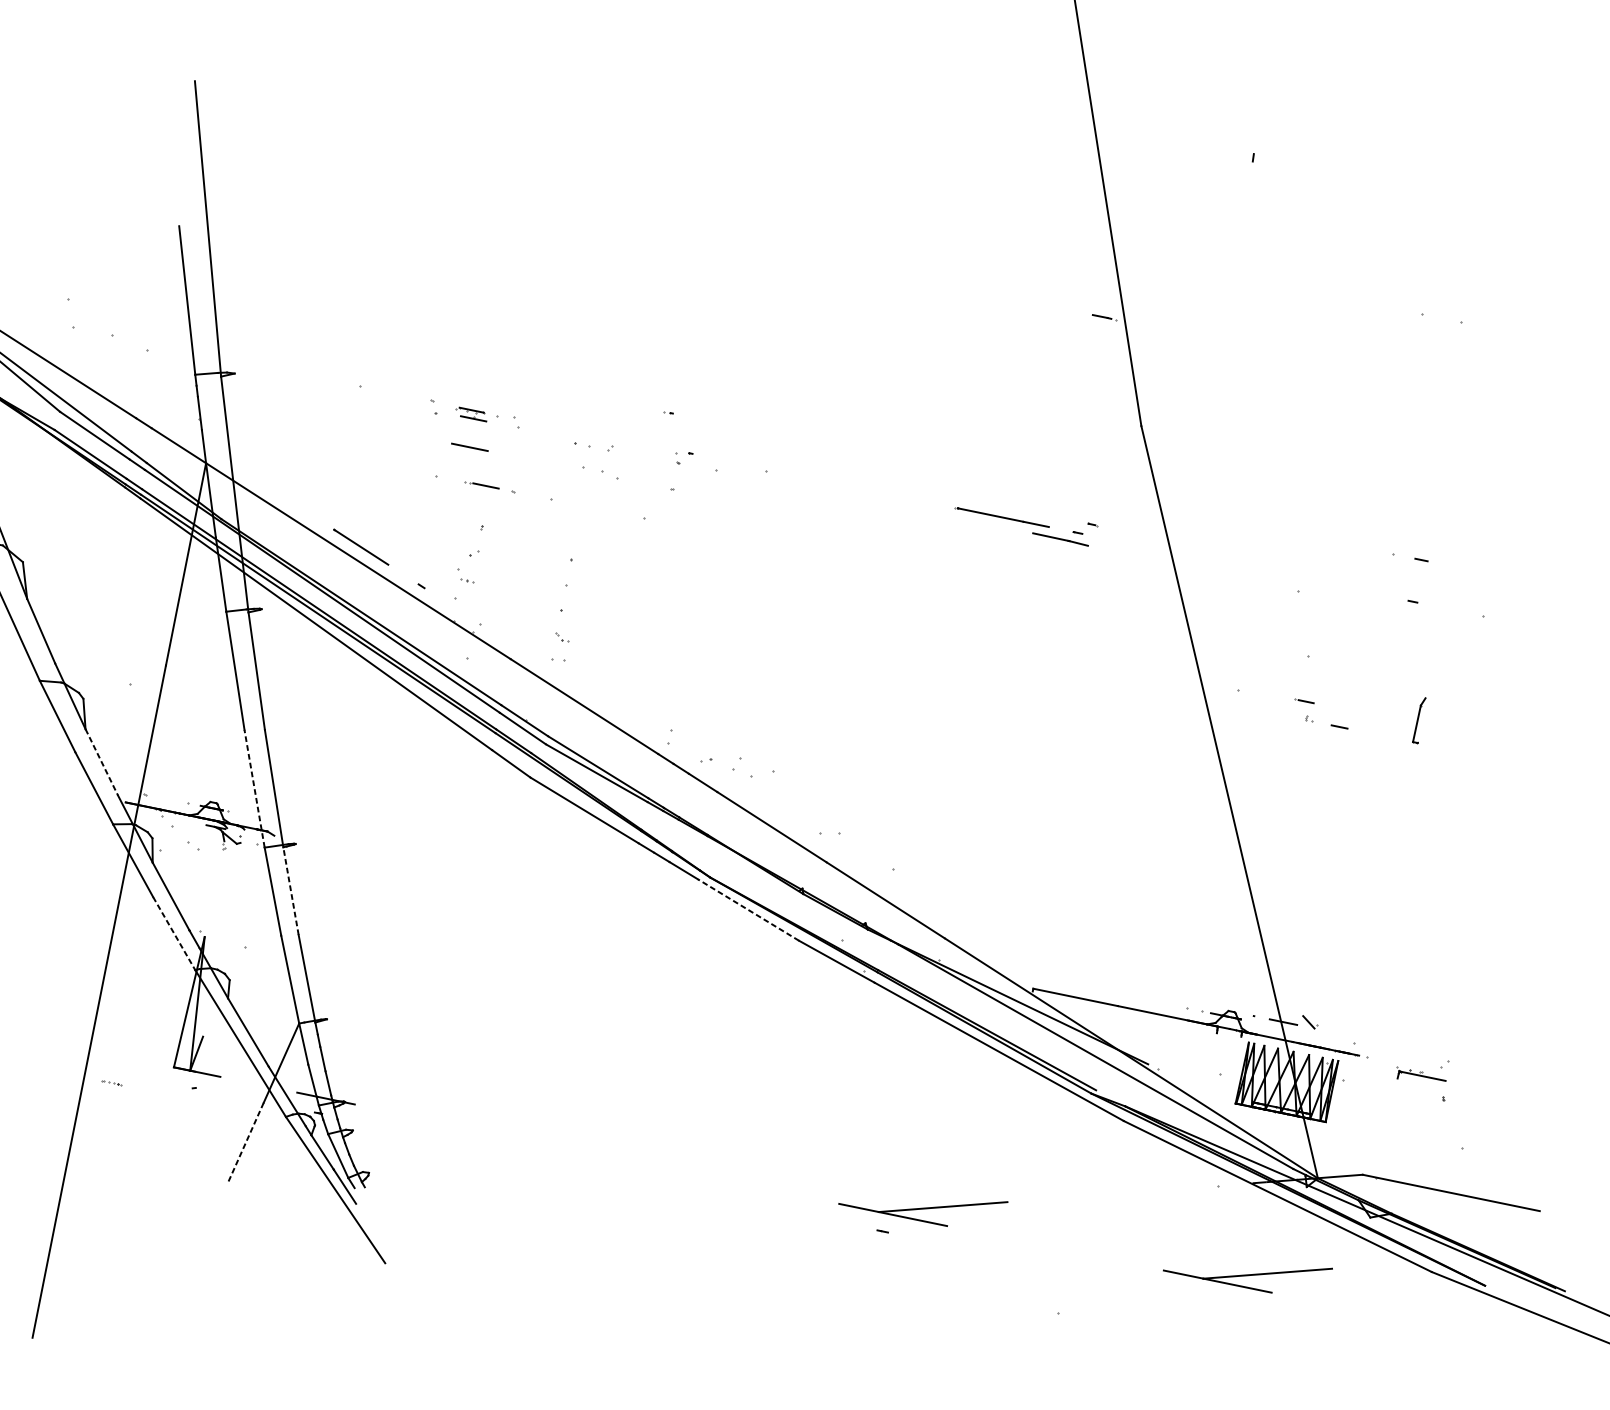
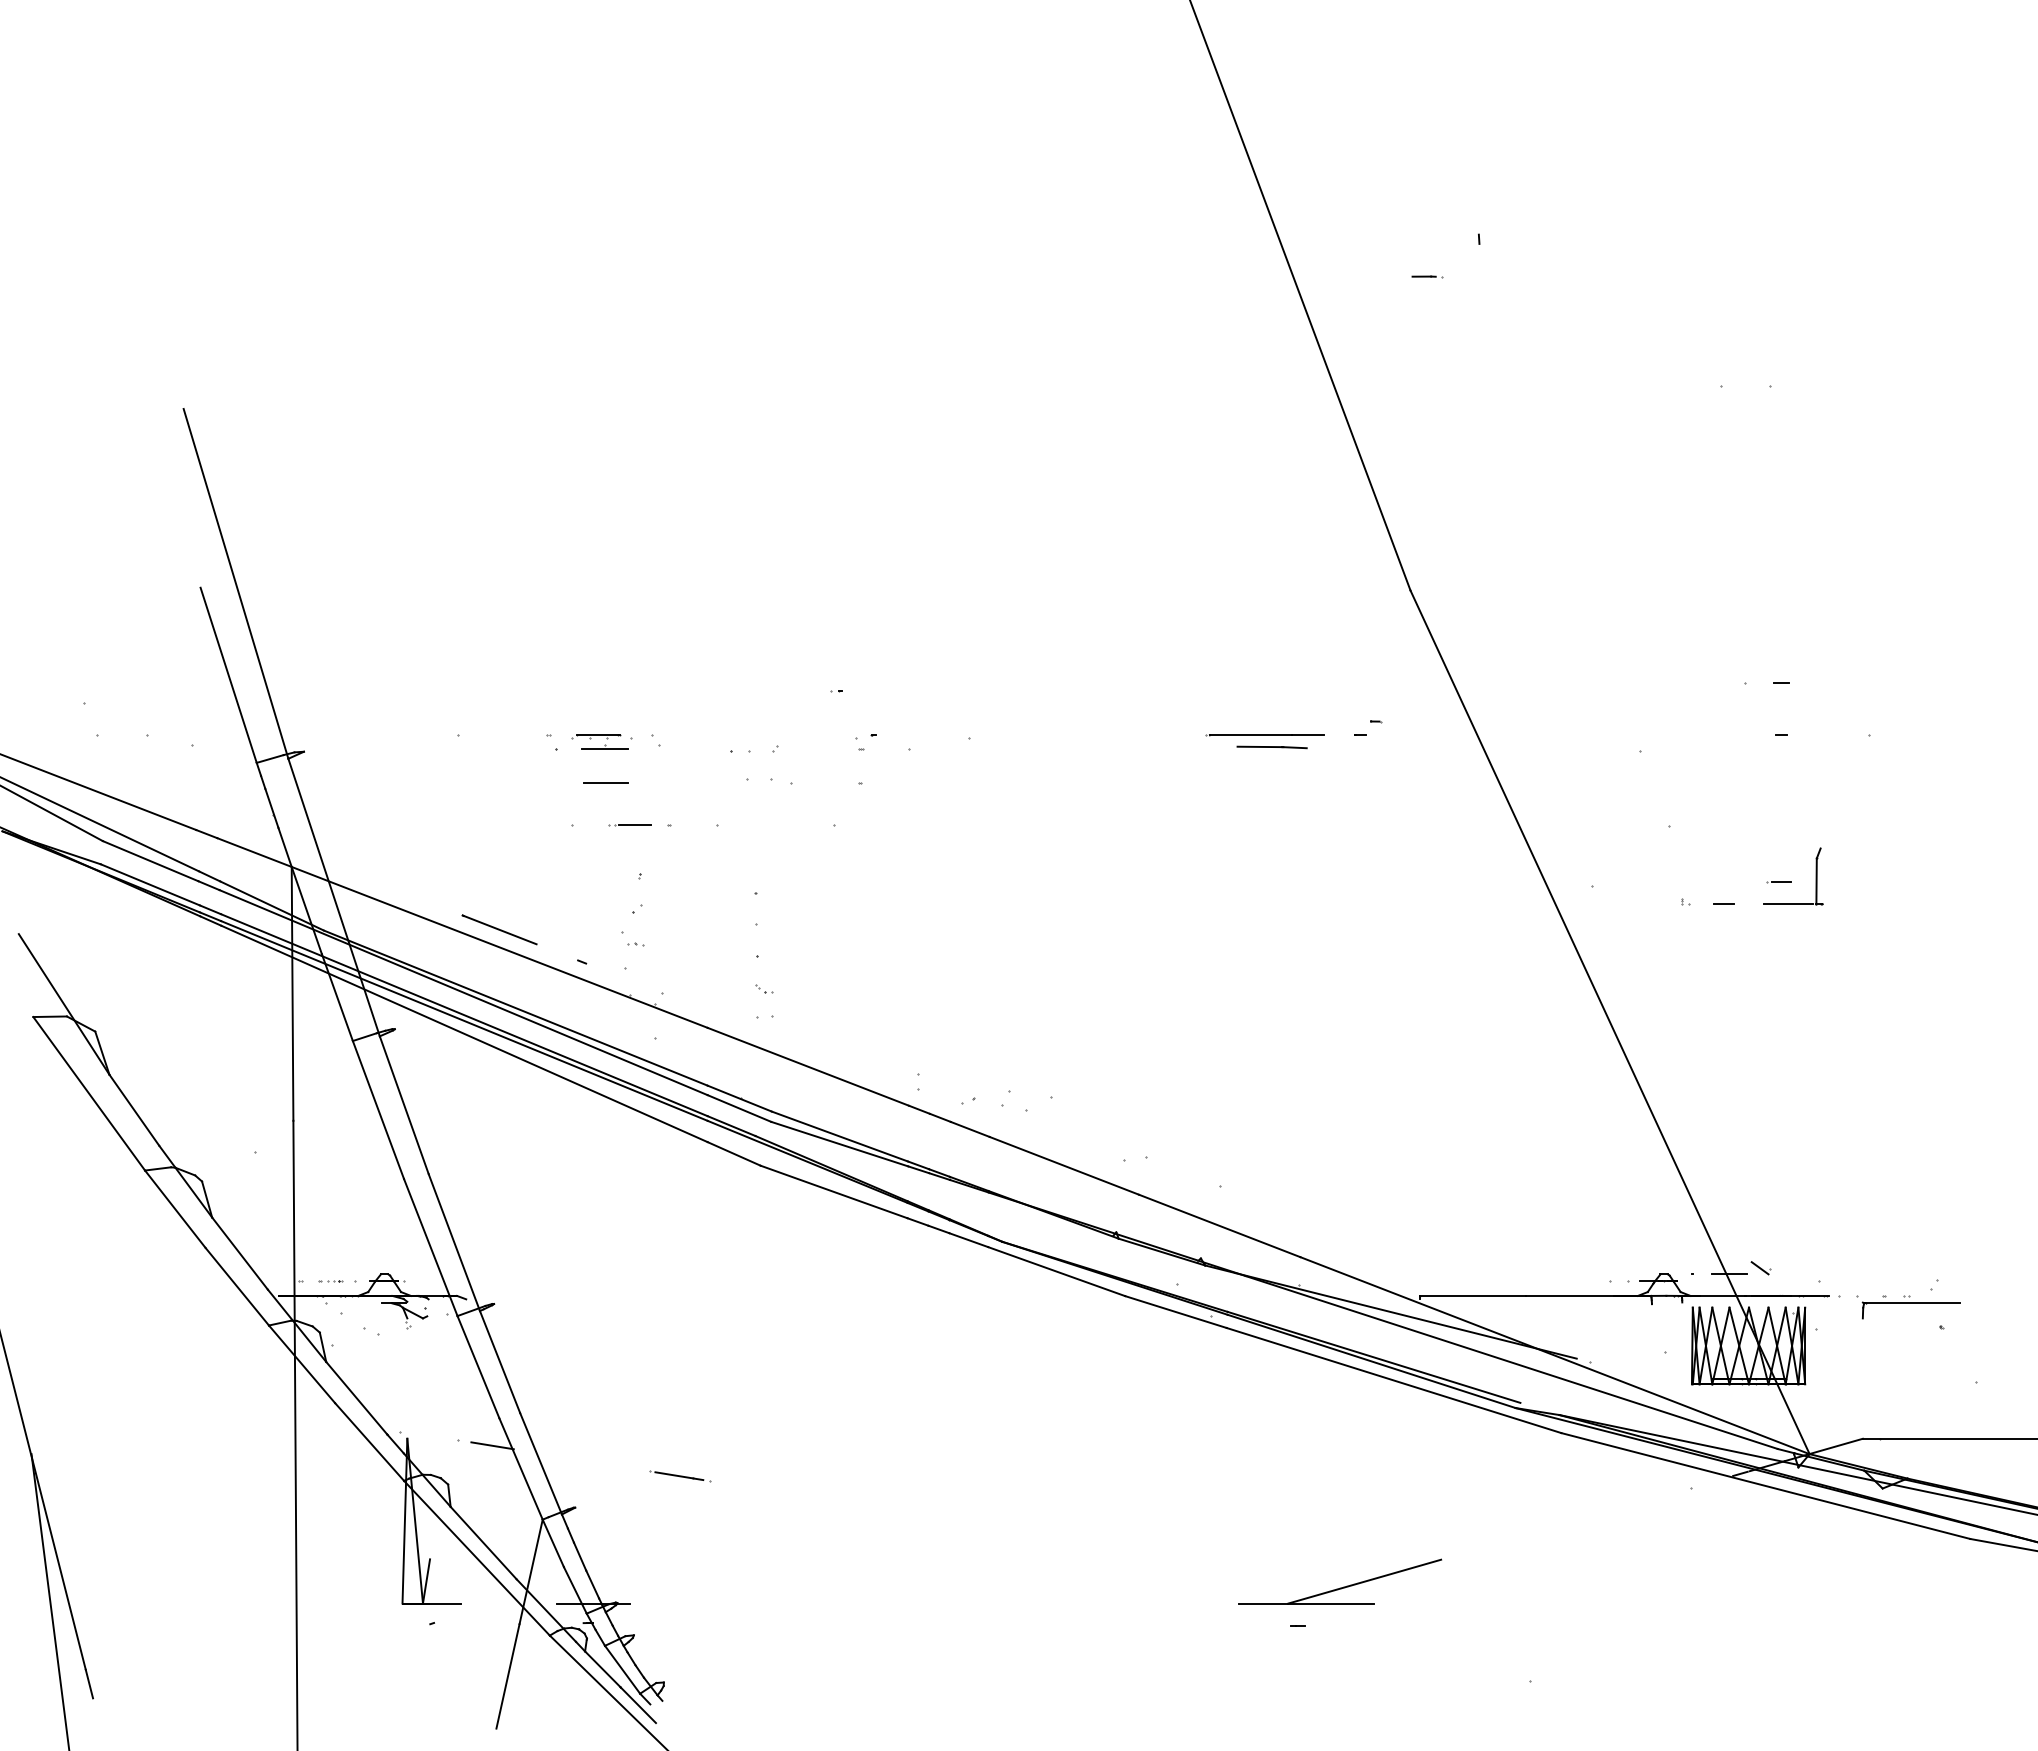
line: (1104, 317) -> (1427, 276), moved
part: (471, 413) -> (599, 741), size x1.43
line: (1060, 539) -> (1271, 747), moved
line: (1303, 701) -> (1778, 882), moved
line: (1390, 737) -> (1788, 904), added
line: (102, 762) -> (240, 1253), dashed -> solid
line: (254, 788) -> (430, 1247), dashed -> solid
line: (291, 891) -> (500, 1362), dashed -> solid
line: (748, 909) -> (1056, 1271), dashed -> solid
line: (173, 933) -> (369, 1442), dashed -> solid
line: (271, 956) -> (492, 1445), added
line: (415, 1011) -> (680, 1476), added
part: (1420, 1077) -> (1908, 1307), size x1.67
part: (111, 1082) -> (330, 1281), moved
line: (246, 1142) -> (508, 1676), dashed -> solid
part: (1248, 1269) -> (1748, 1581), removed

